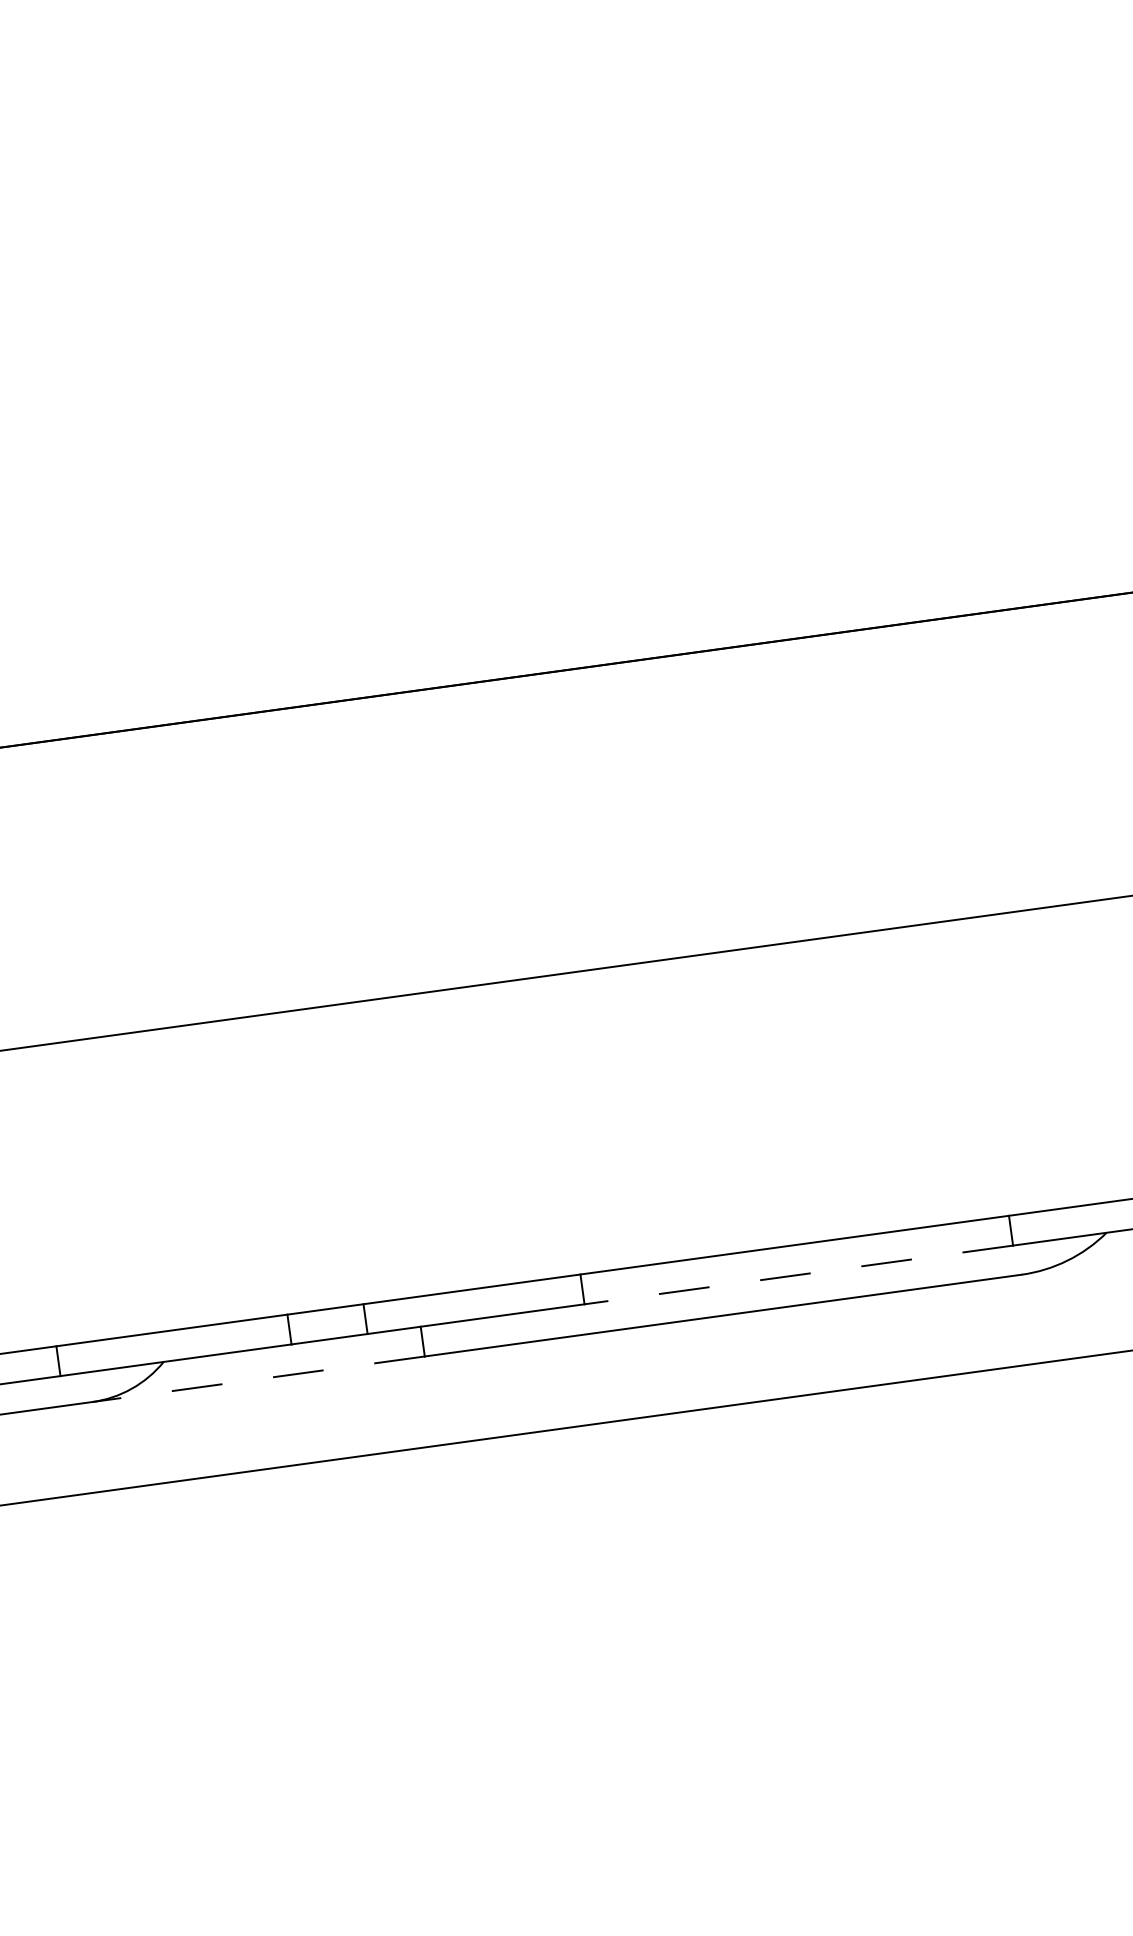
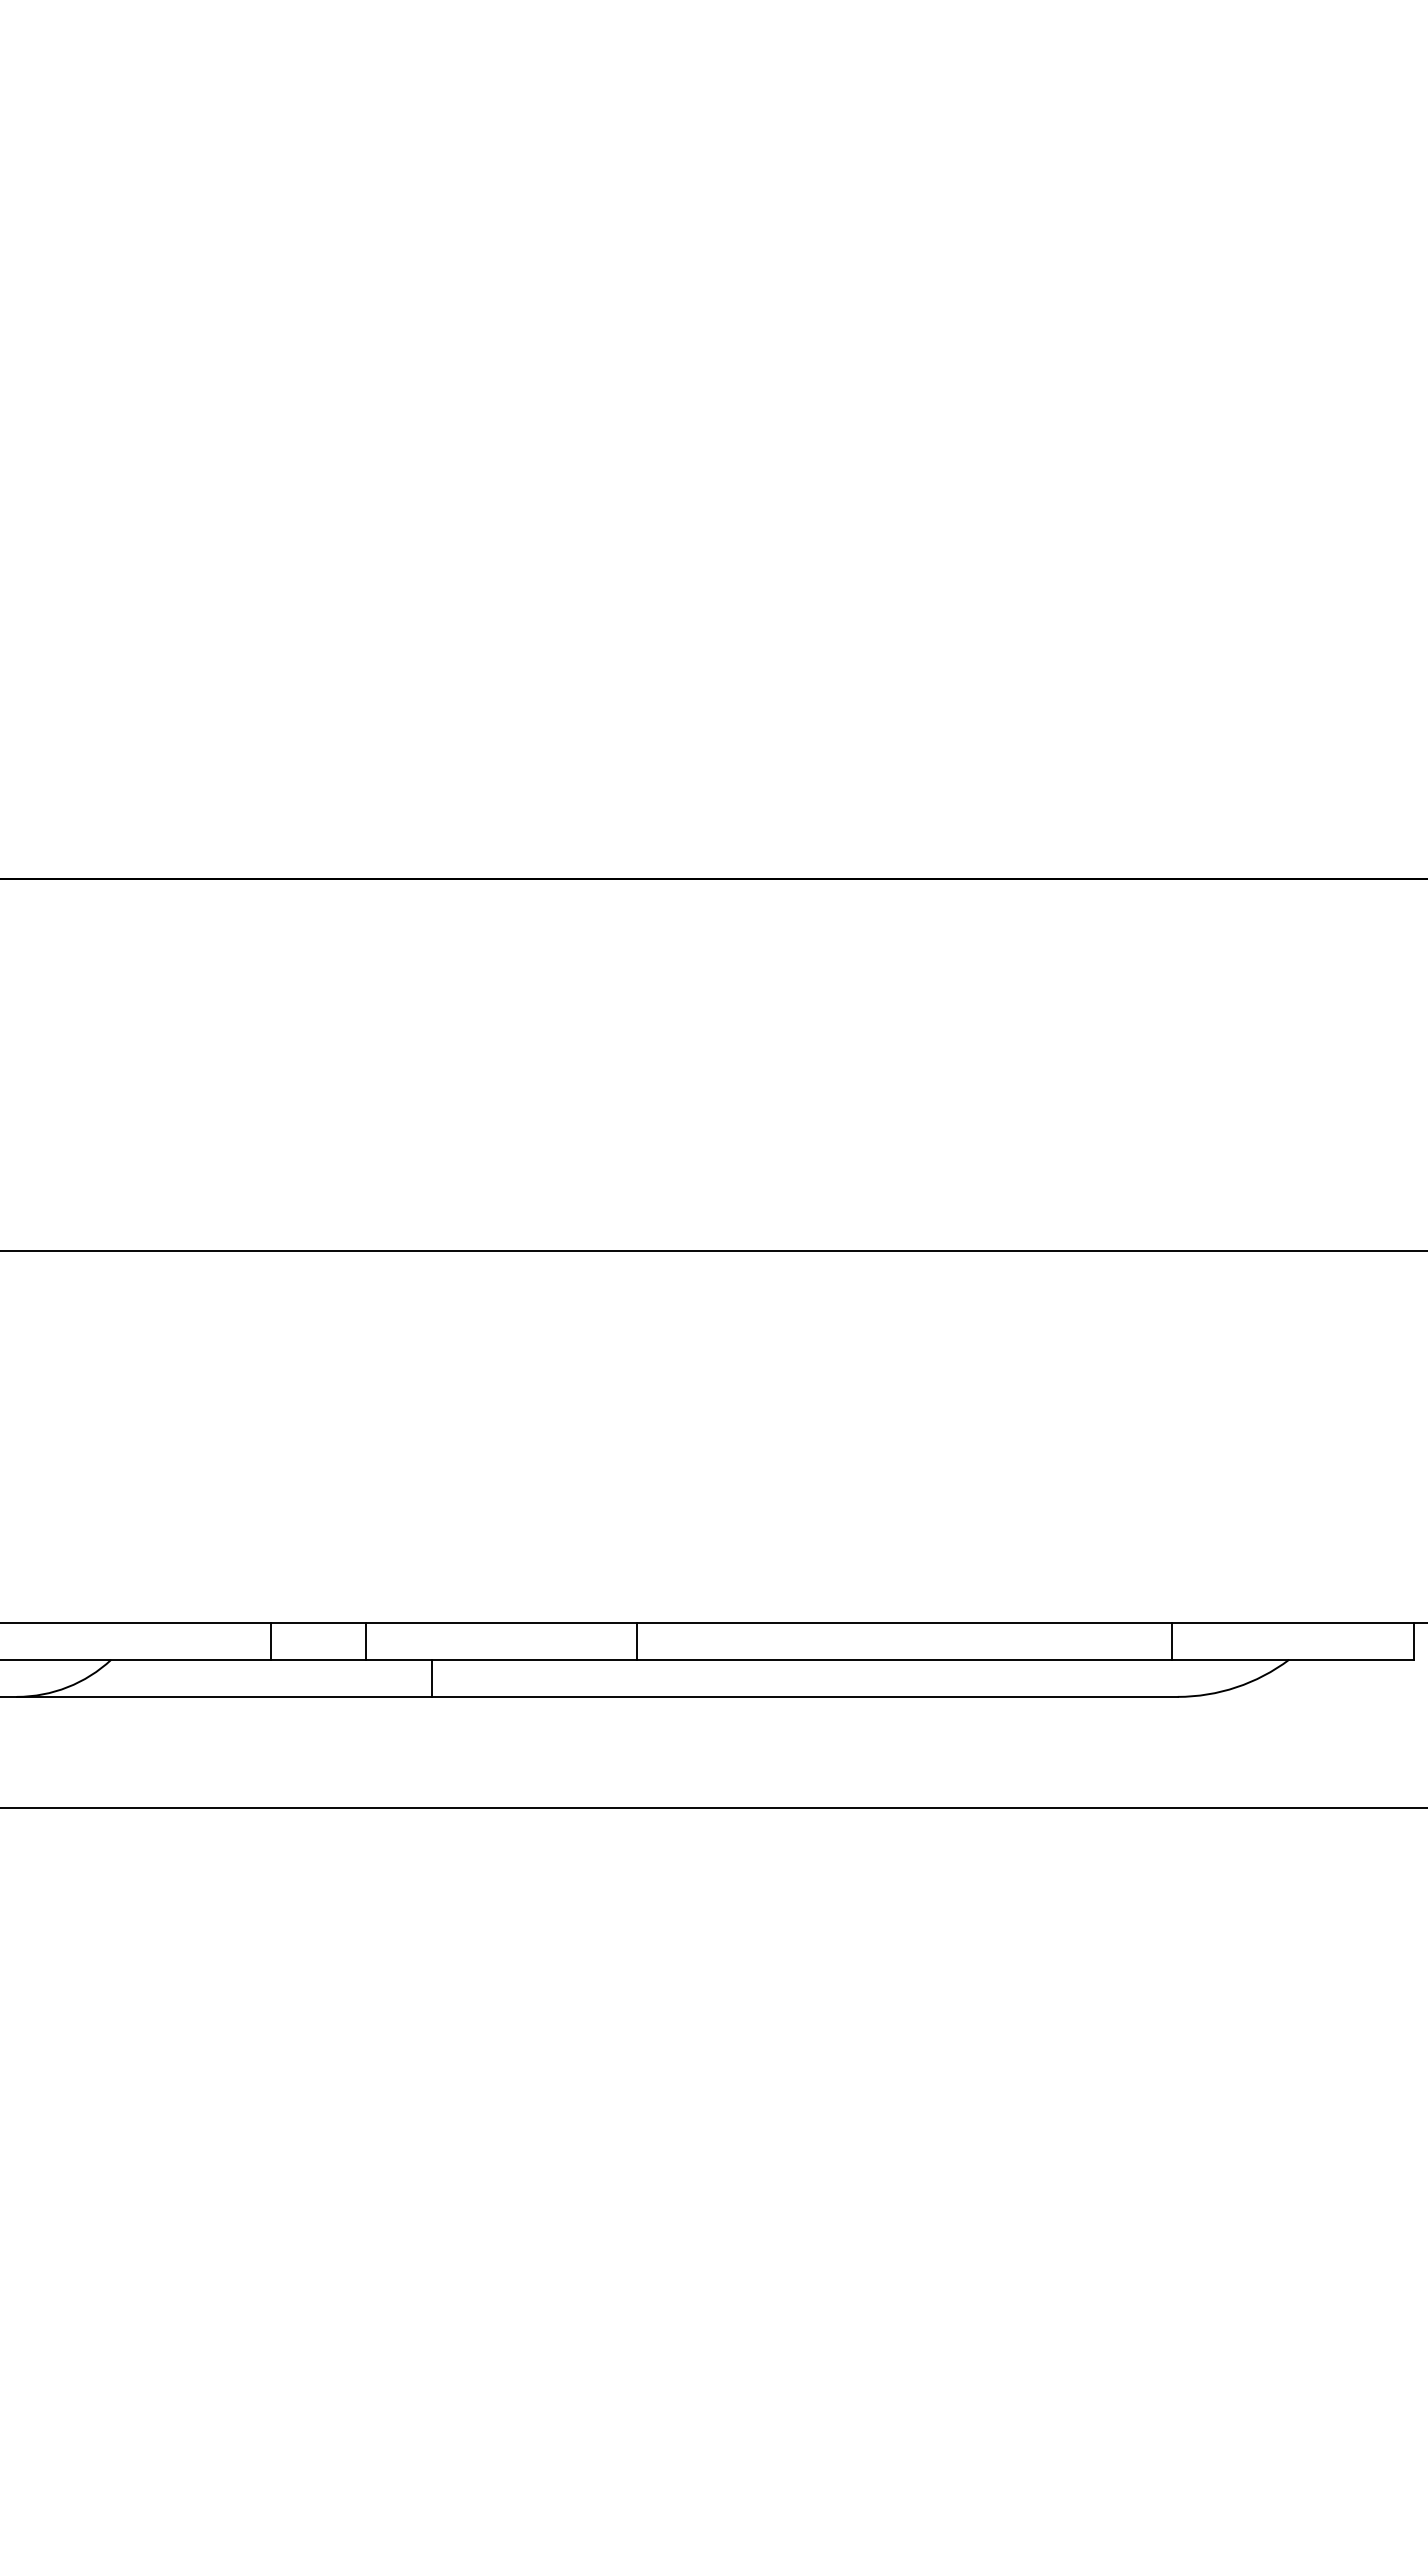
line: (798, 1274) -> (904, 1659), dashed -> solid
line: (258, 1378) -> (224, 1696), dashed -> solid

